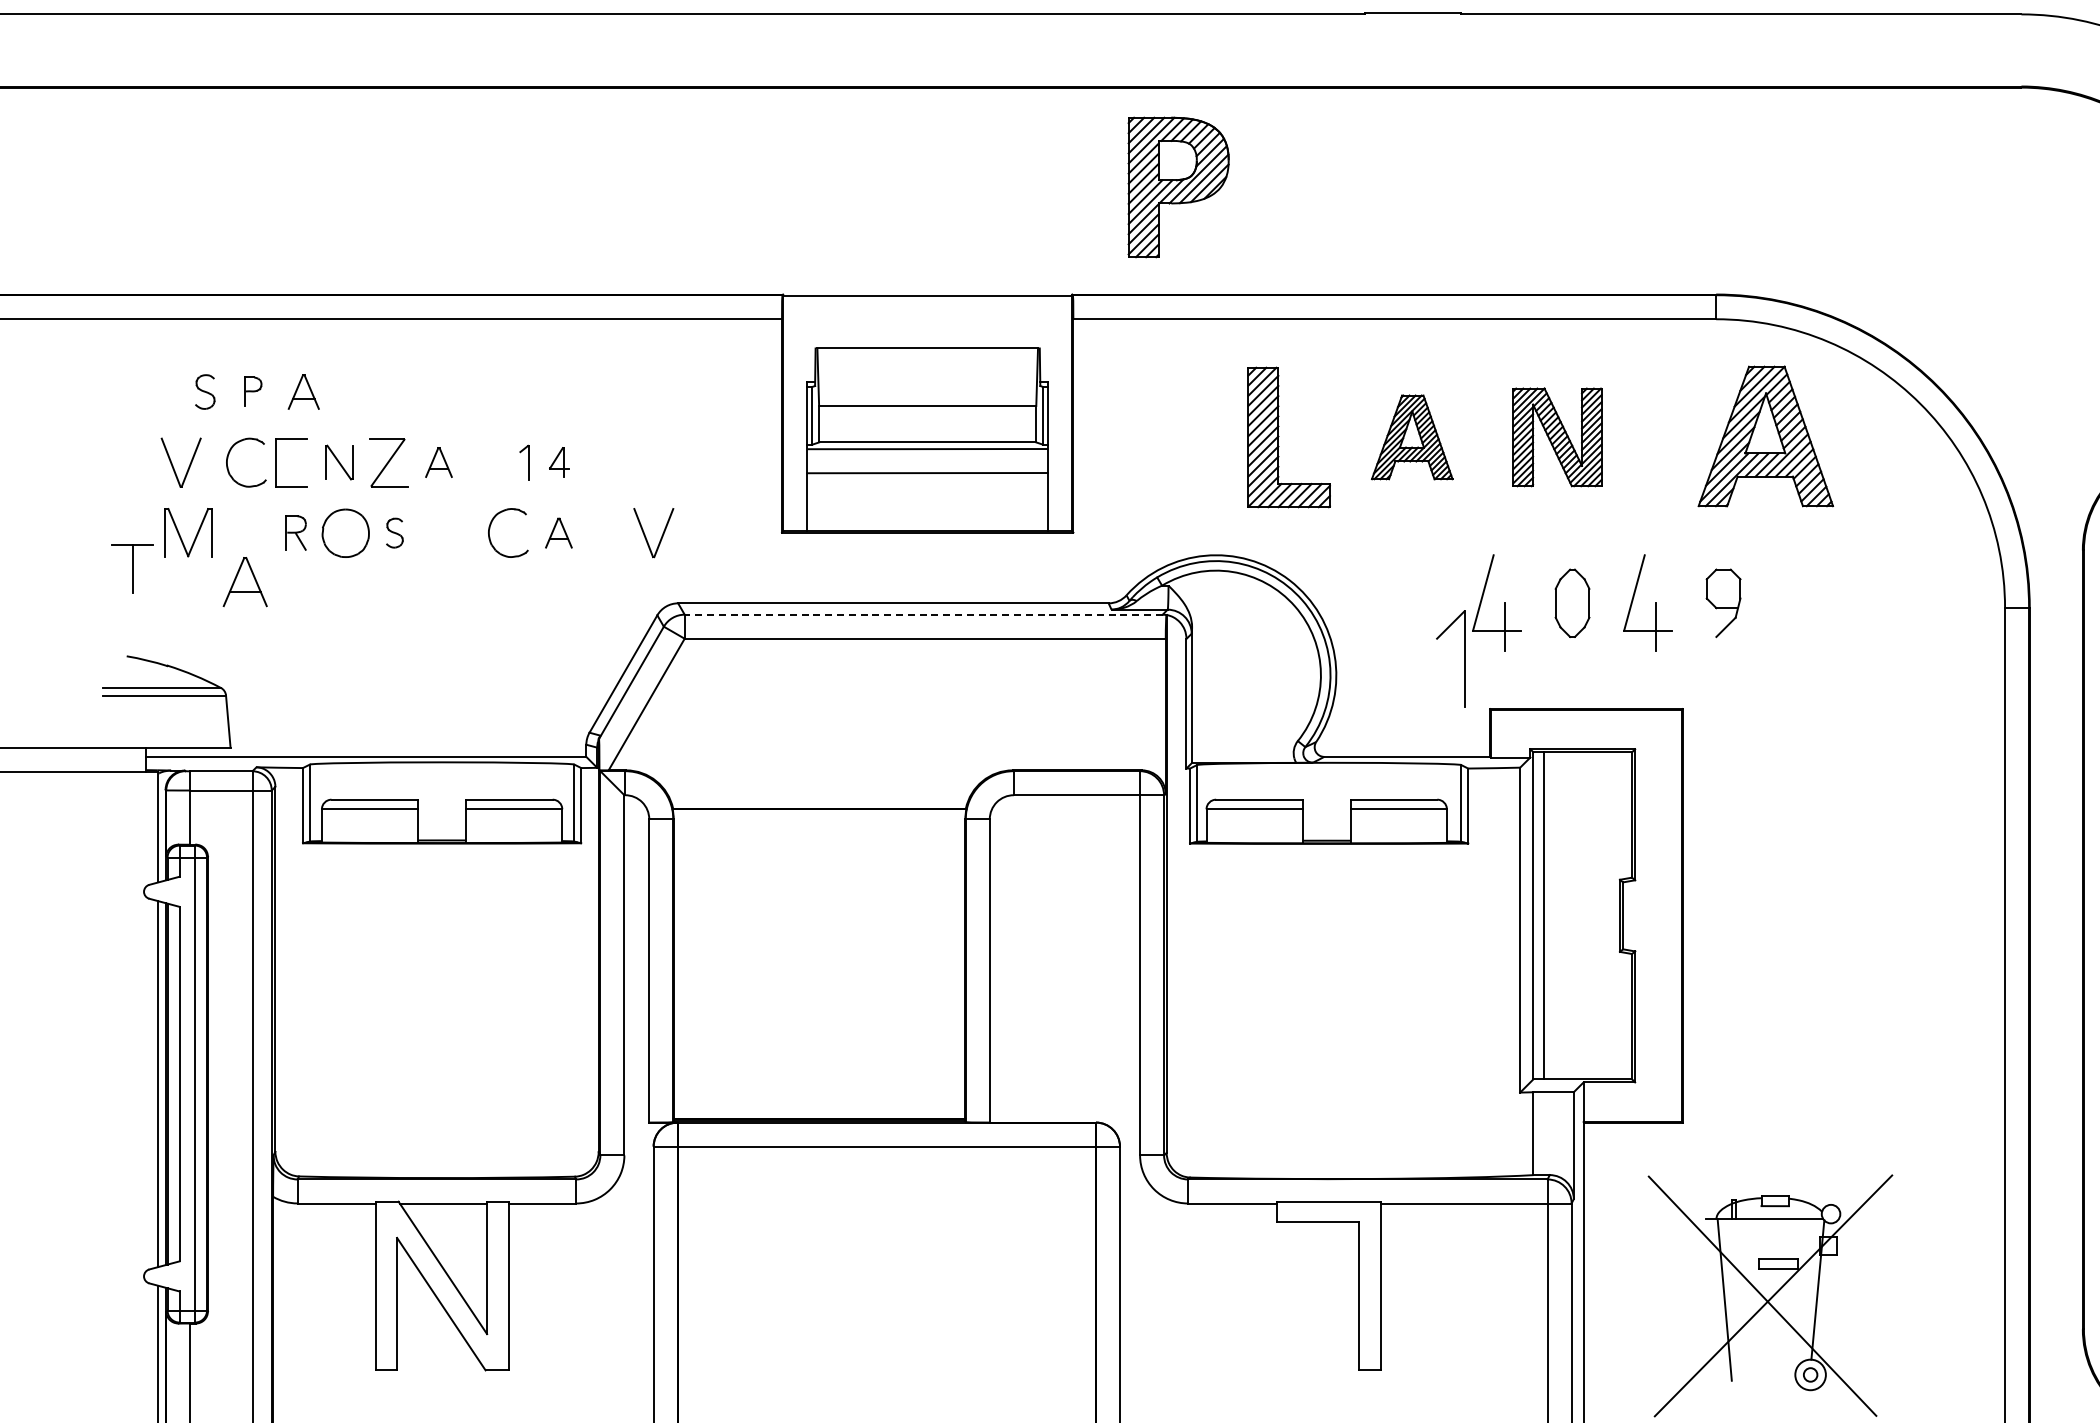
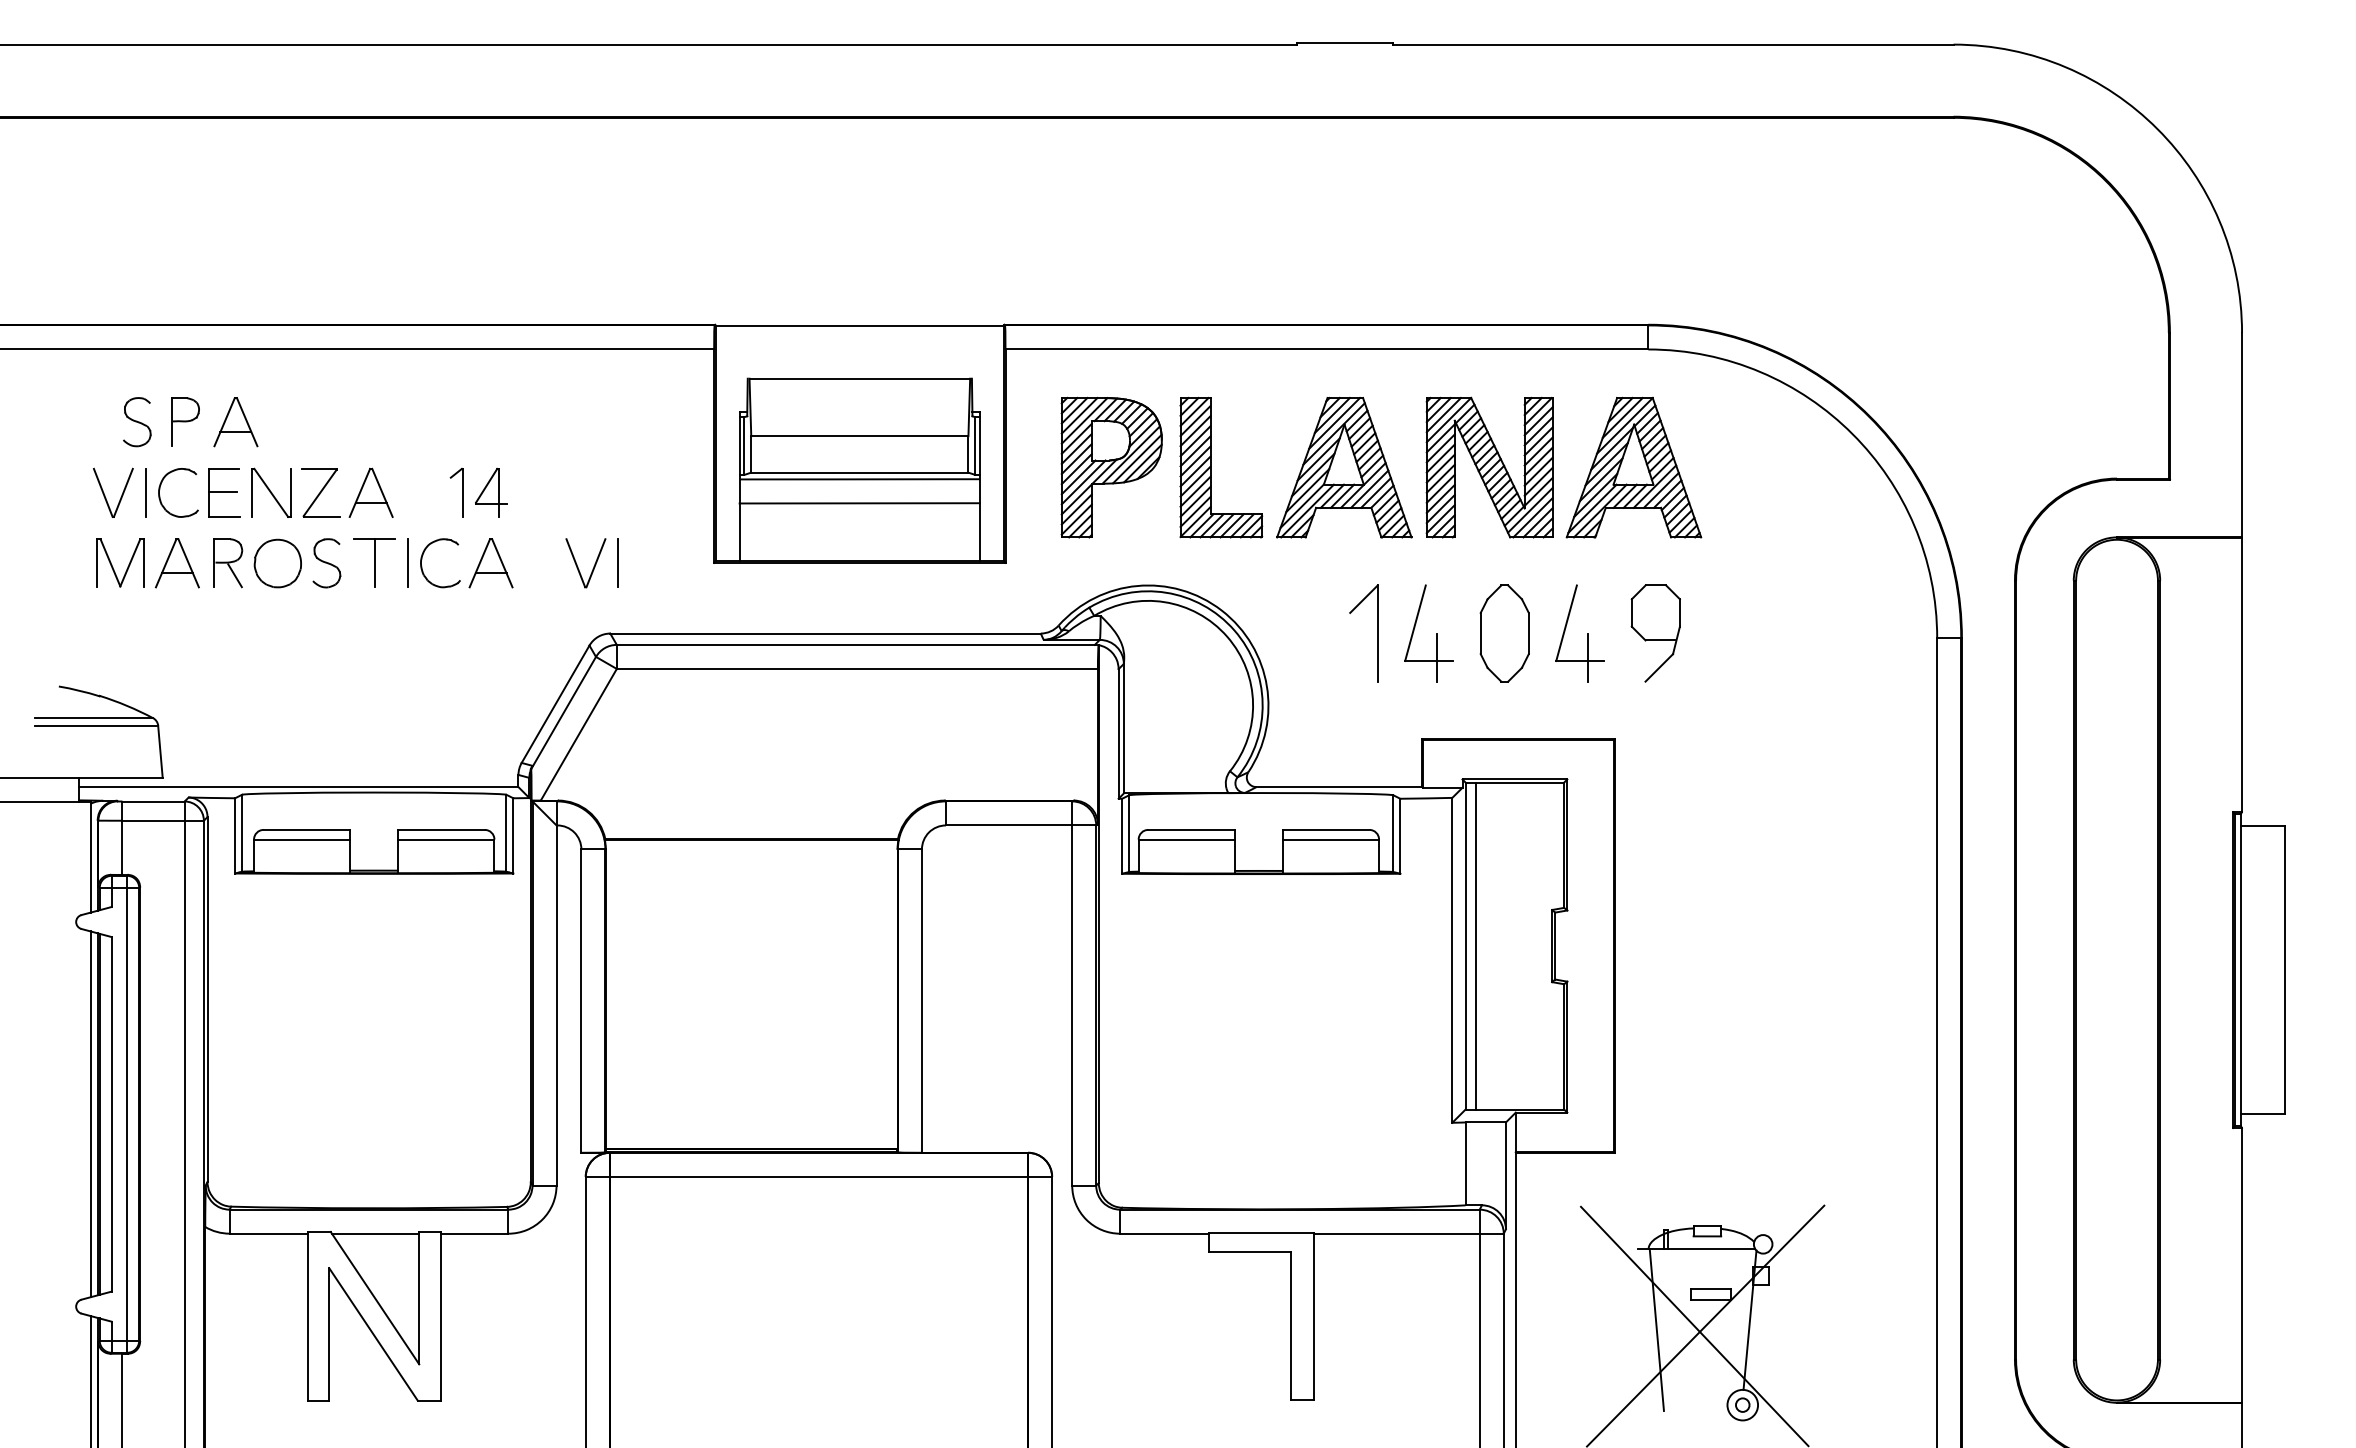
part: (1178, 187) -> (1111, 467), moved
part: (253, 391) -> (185, 421), size x1.67
part: (205, 392) -> (137, 422), size x1.43
part: (303, 392) -> (235, 422), size x1.43
part: (1765, 436) -> (1633, 467), moved
part: (1412, 437) -> (1344, 467), size x1.67
part: (1557, 437) -> (1489, 467), size x1.43
line: (290, 461) -> (222, 491), added
line: (213, 462) -> (145, 492), added
part: (339, 462) -> (271, 492), size x1.43
part: (438, 462) -> (370, 492), size x1.67
part: (524, 462) -> (456, 492), size x1.43
part: (559, 462) -> (491, 492), size x1.67
part: (296, 533) -> (228, 563), size x1.43
part: (394, 533) -> (326, 563), size x1.67
line: (475, 533) -> (407, 563), added
part: (558, 533) -> (490, 563), size x1.67
line: (686, 533) -> (618, 563), added
part: (132, 568) -> (374, 562), moved
part: (245, 582) -> (177, 563), moved
part: (1572, 603) -> (1504, 633), size x1.43
part: (1723, 603) -> (1655, 633), size x1.43
line: (923, 614) -> (855, 644), dashed -> solid
part: (1464, 659) -> (1377, 633), moved

